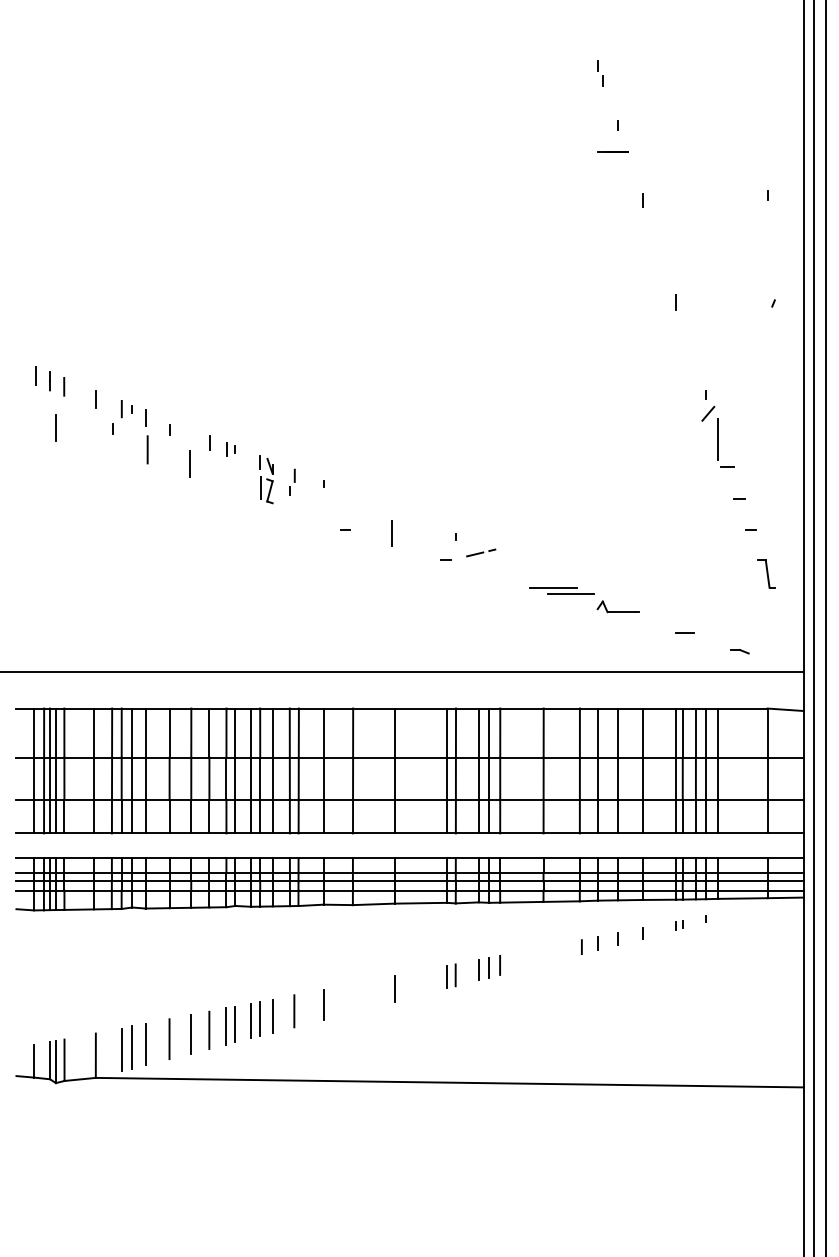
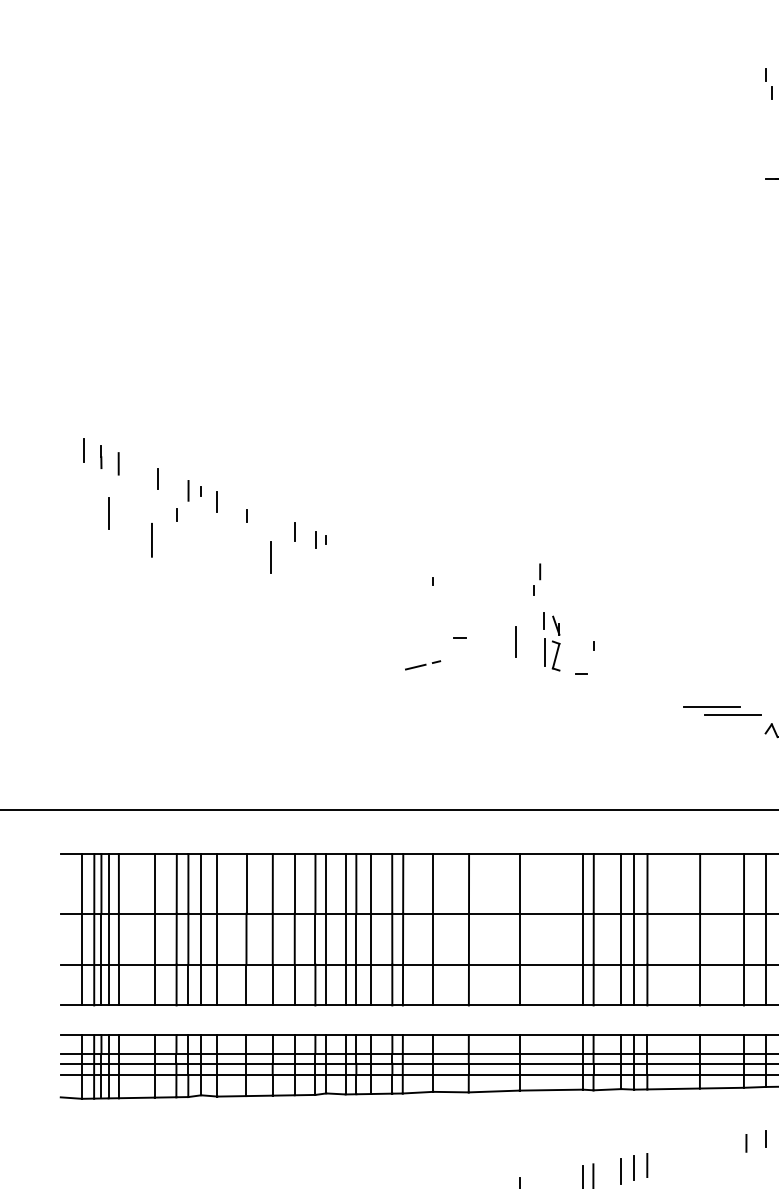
line: (147, 449) -> (151, 539), moved
part: (266, 479) -> (551, 641), moved
part: (292, 481) -> (537, 578), moved
line: (481, 552) -> (423, 664), moved

